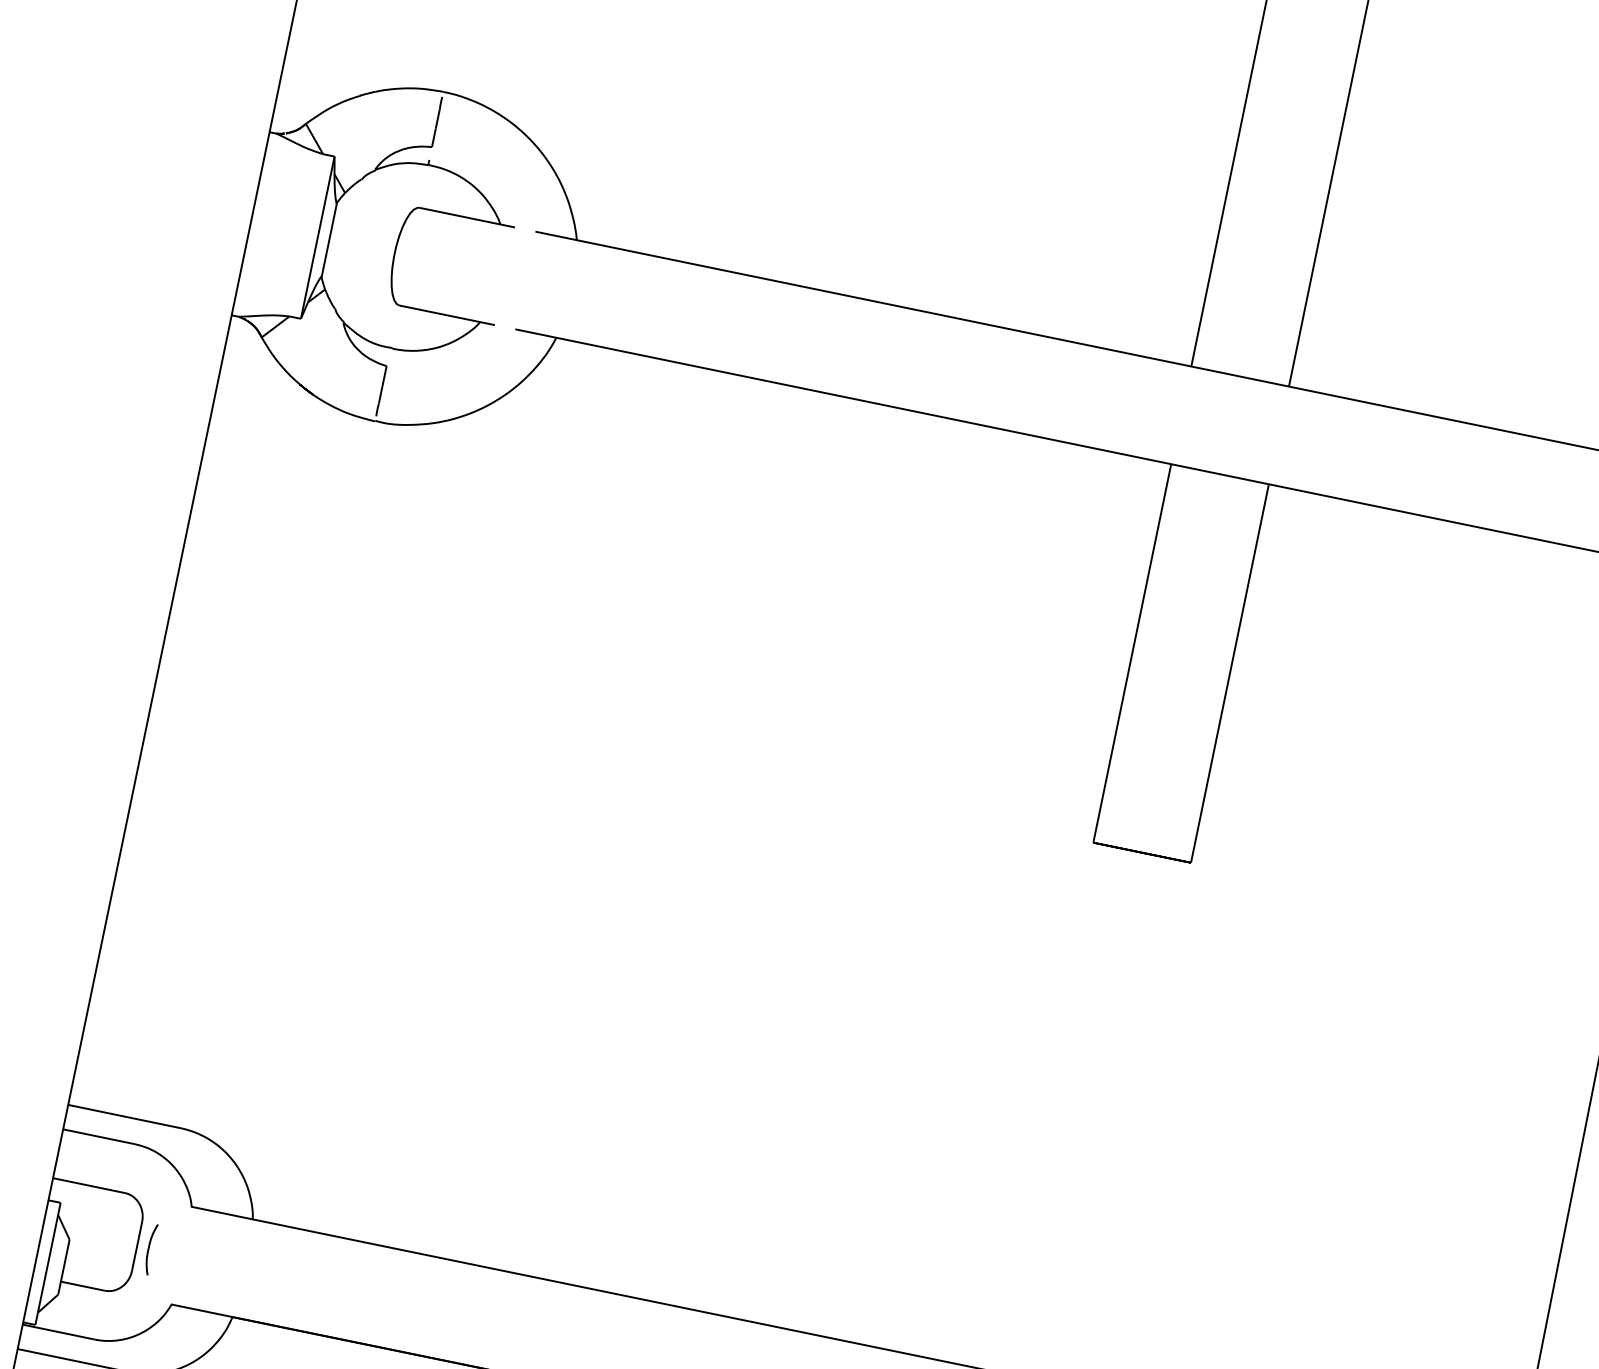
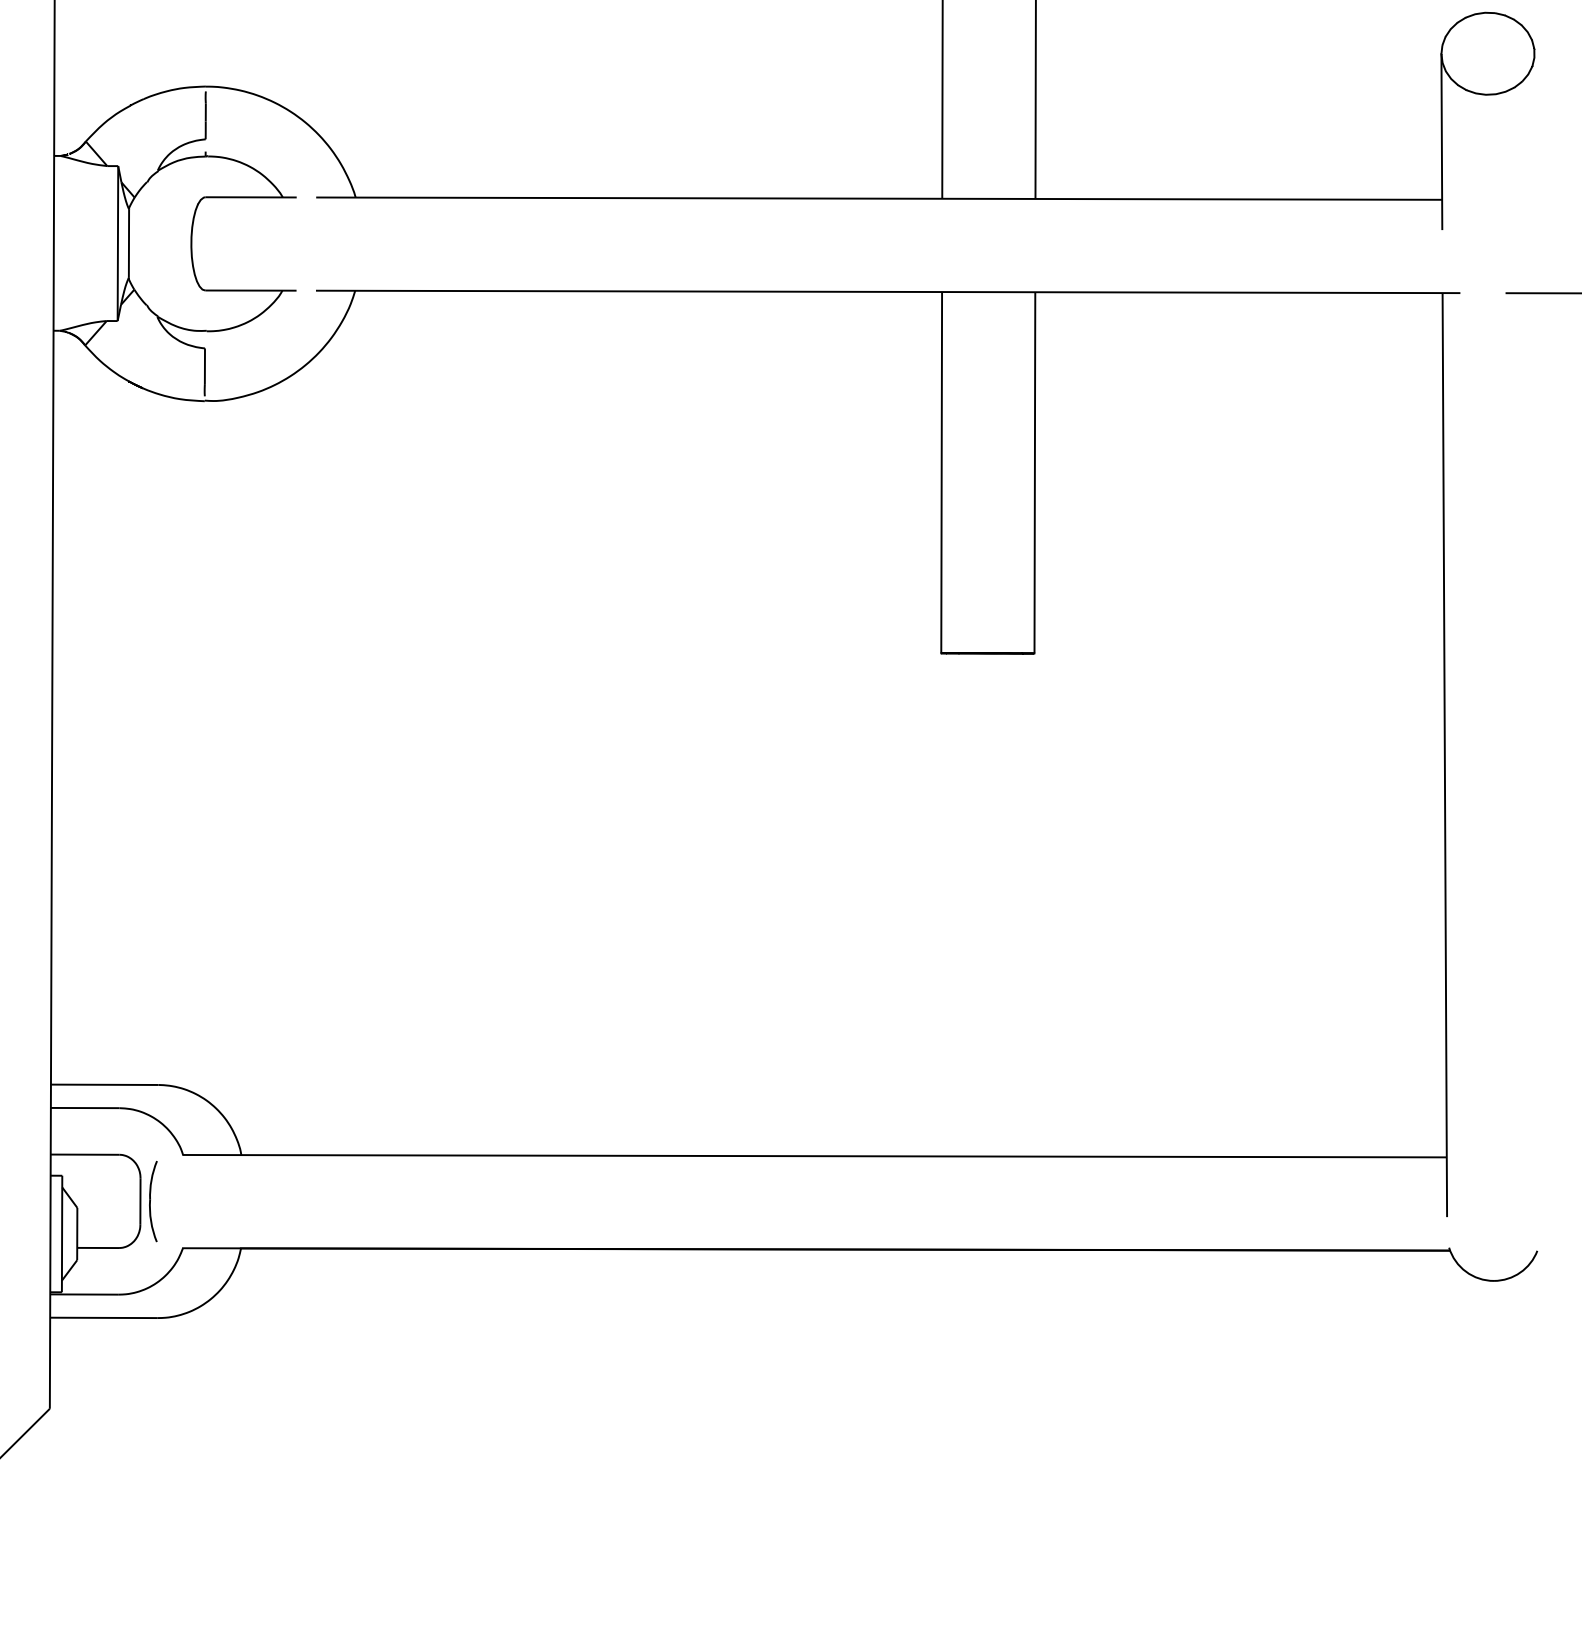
part: (150, 1249) -> (153, 1201), size x1.67

